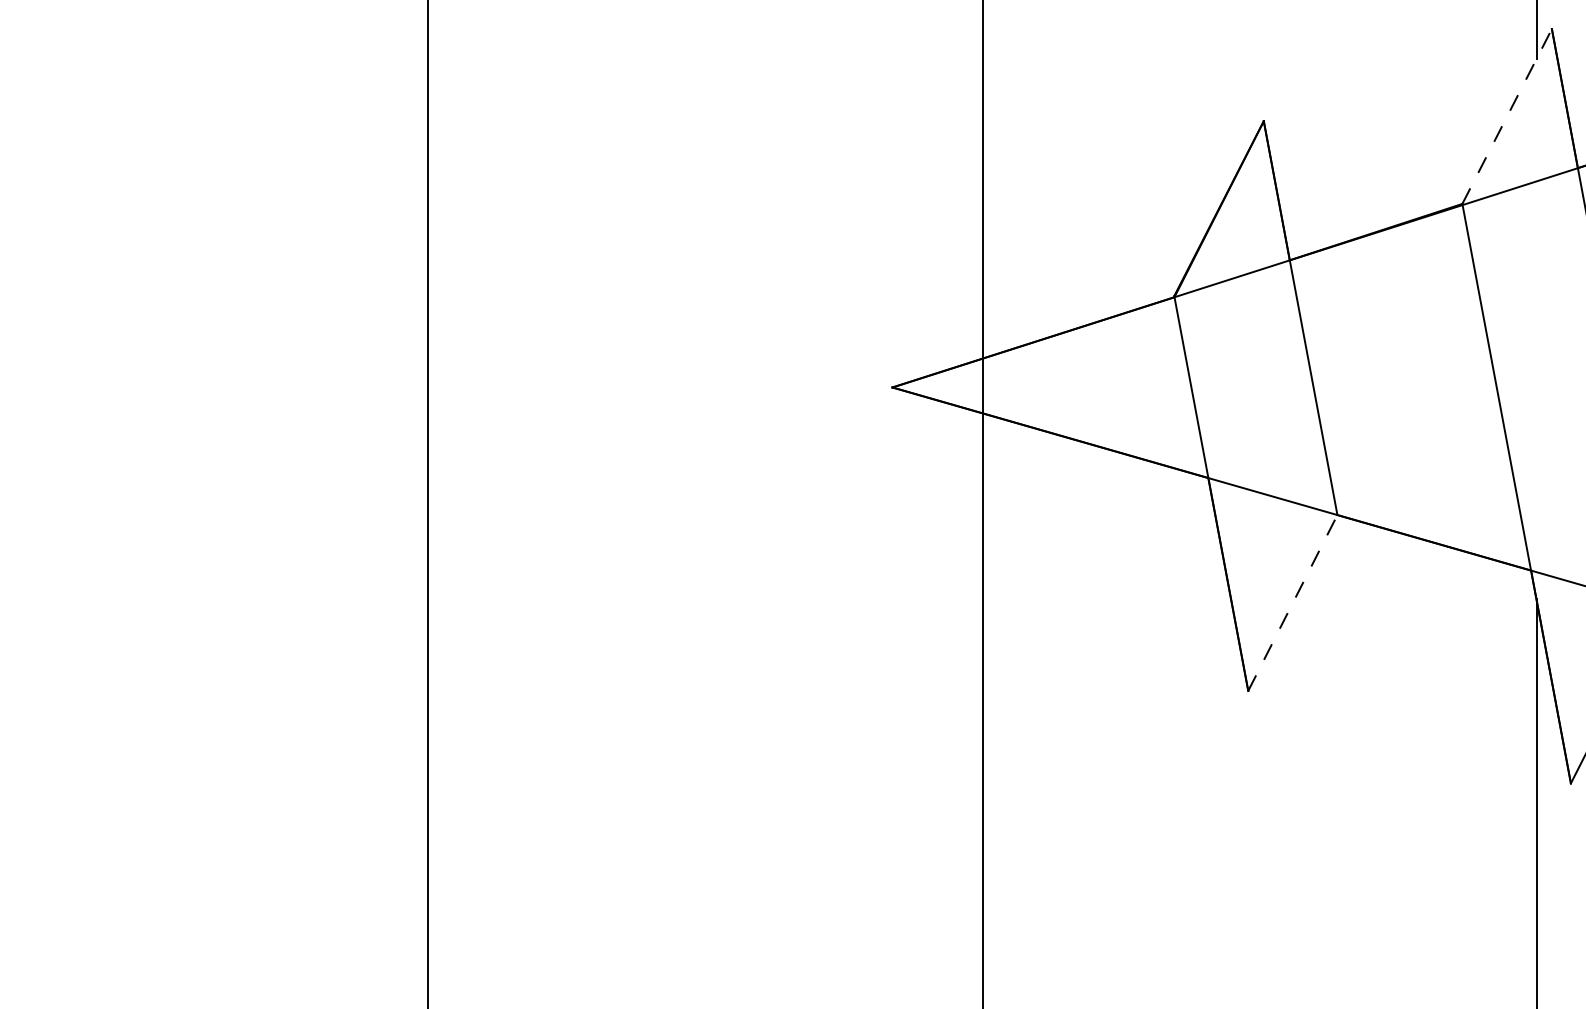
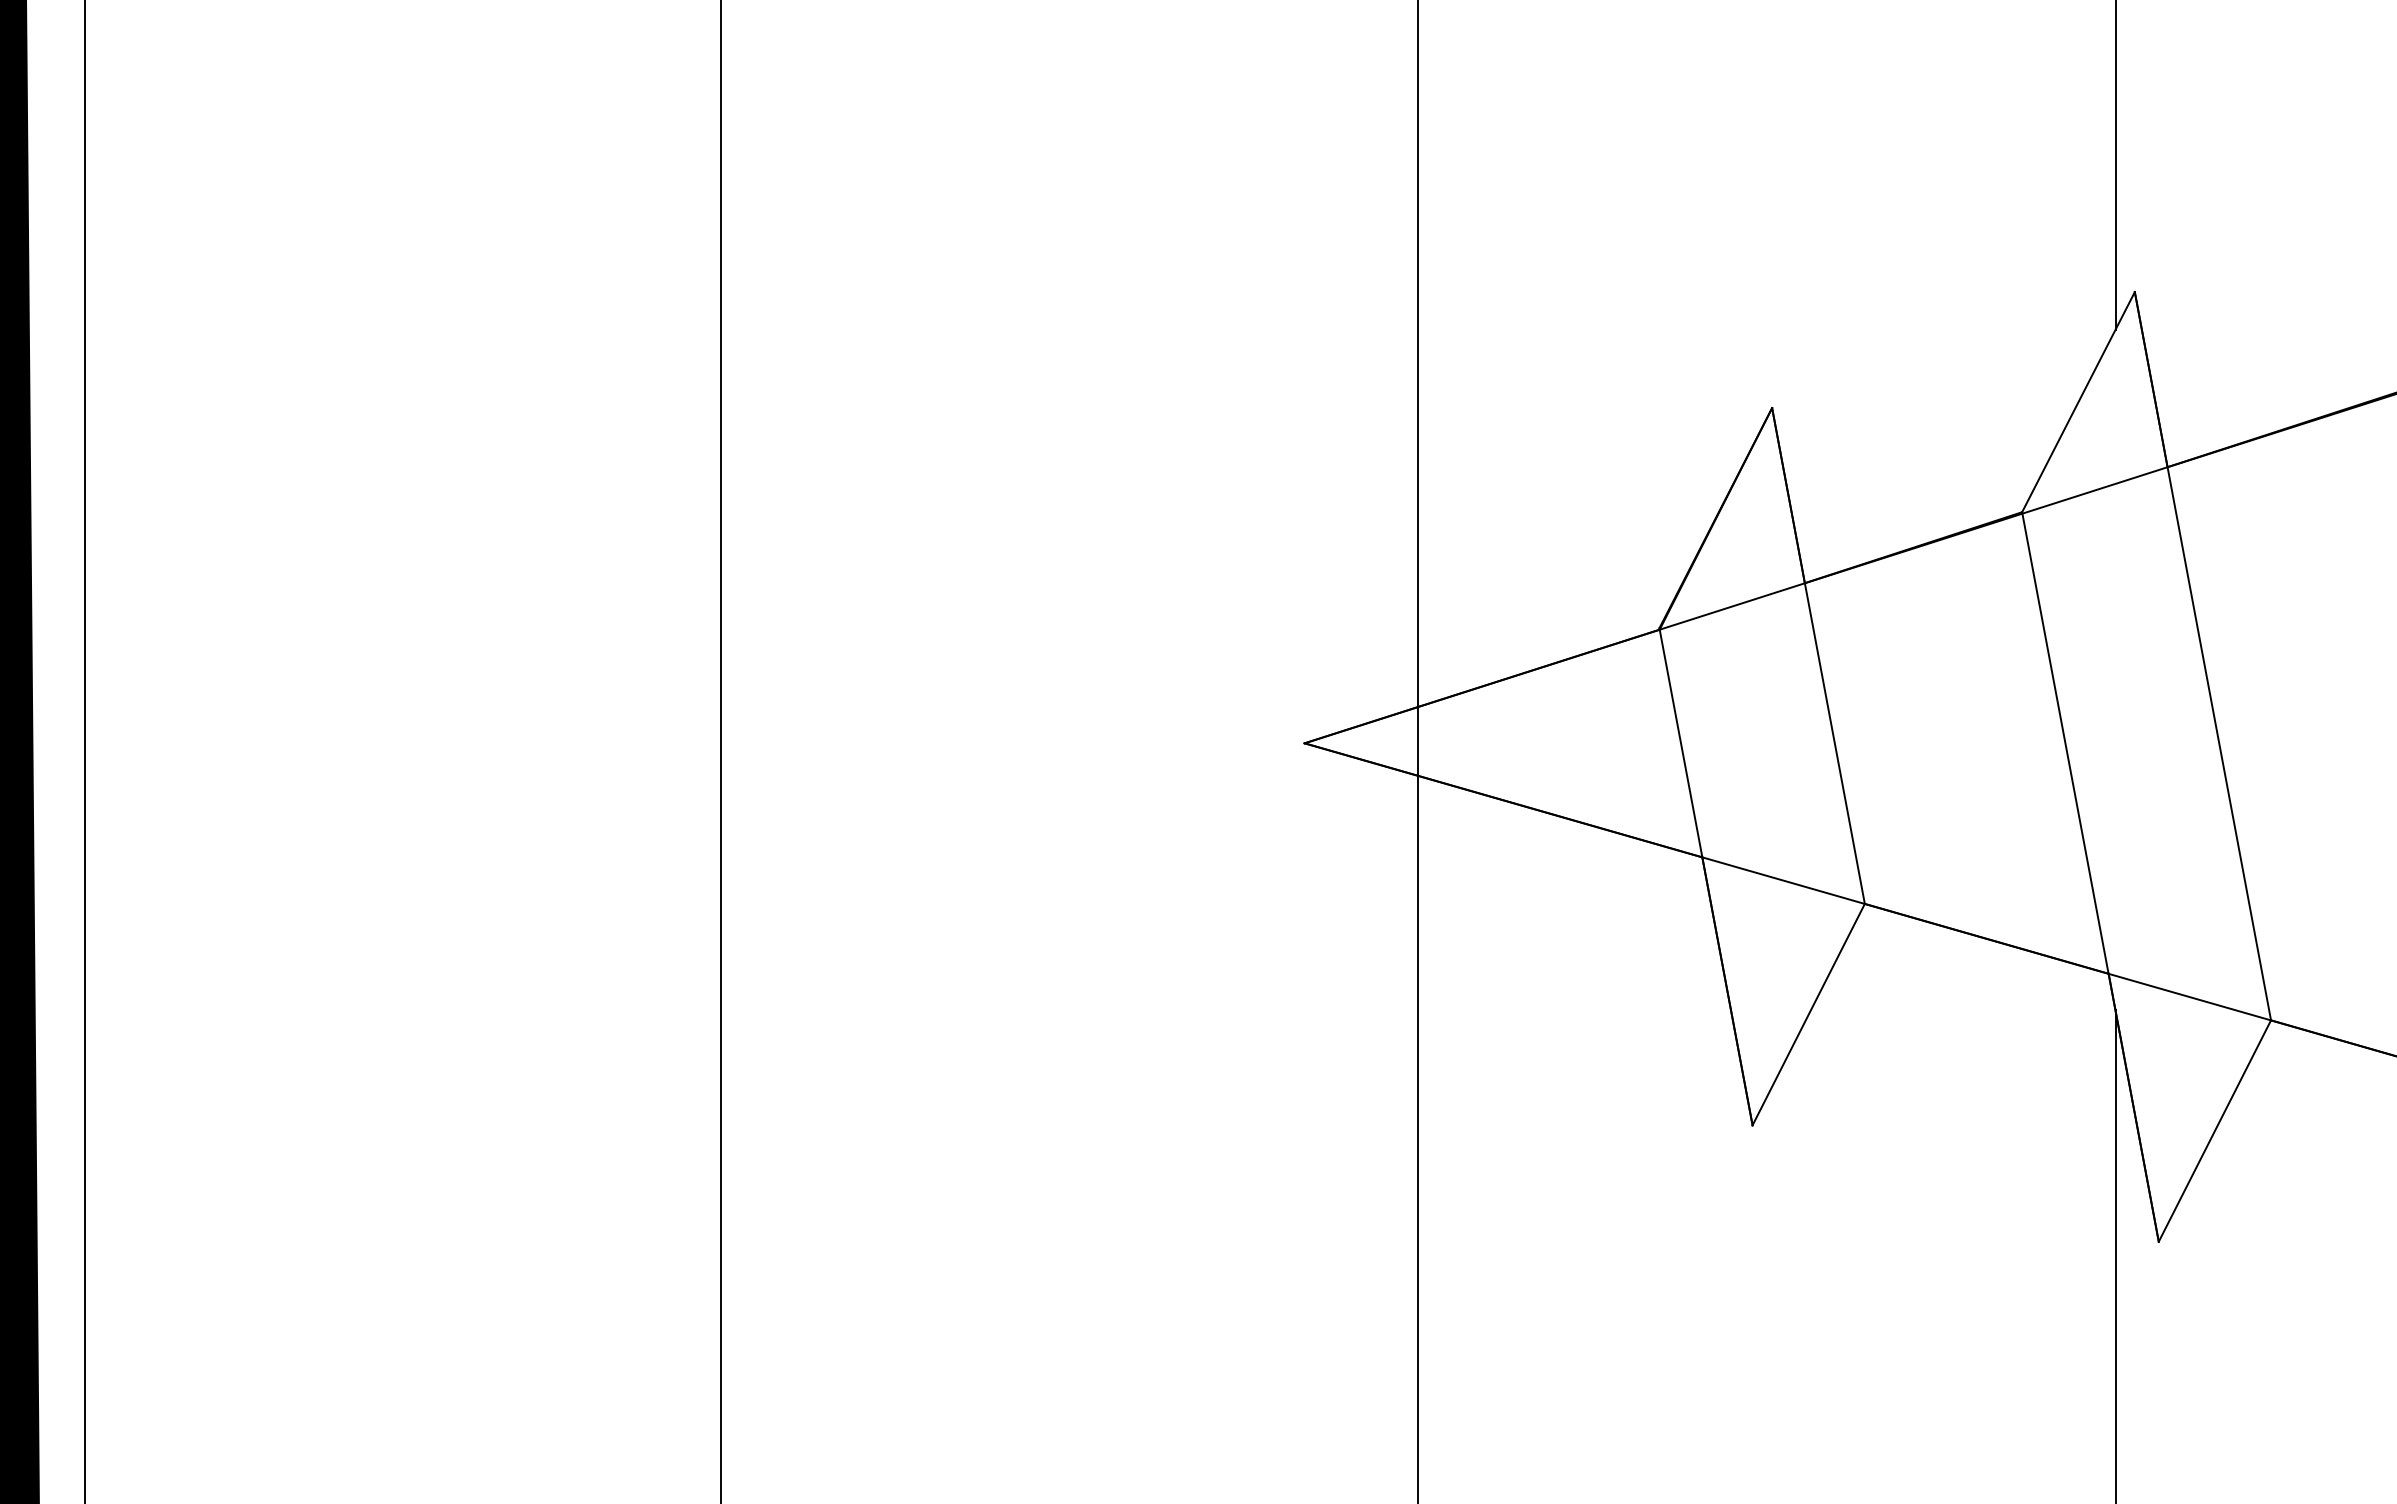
line: (1507, 116) -> (2078, 402), dashed -> solid
line: (1292, 602) -> (1808, 1014), dashed -> solid

